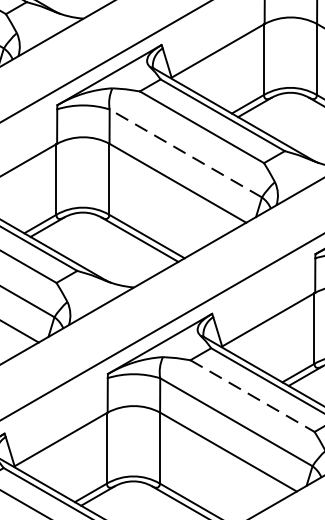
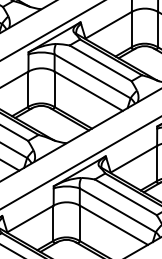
line: (185, 153) -> (92, 76), dashed -> solid
line: (251, 396) -> (125, 197), dashed -> solid

